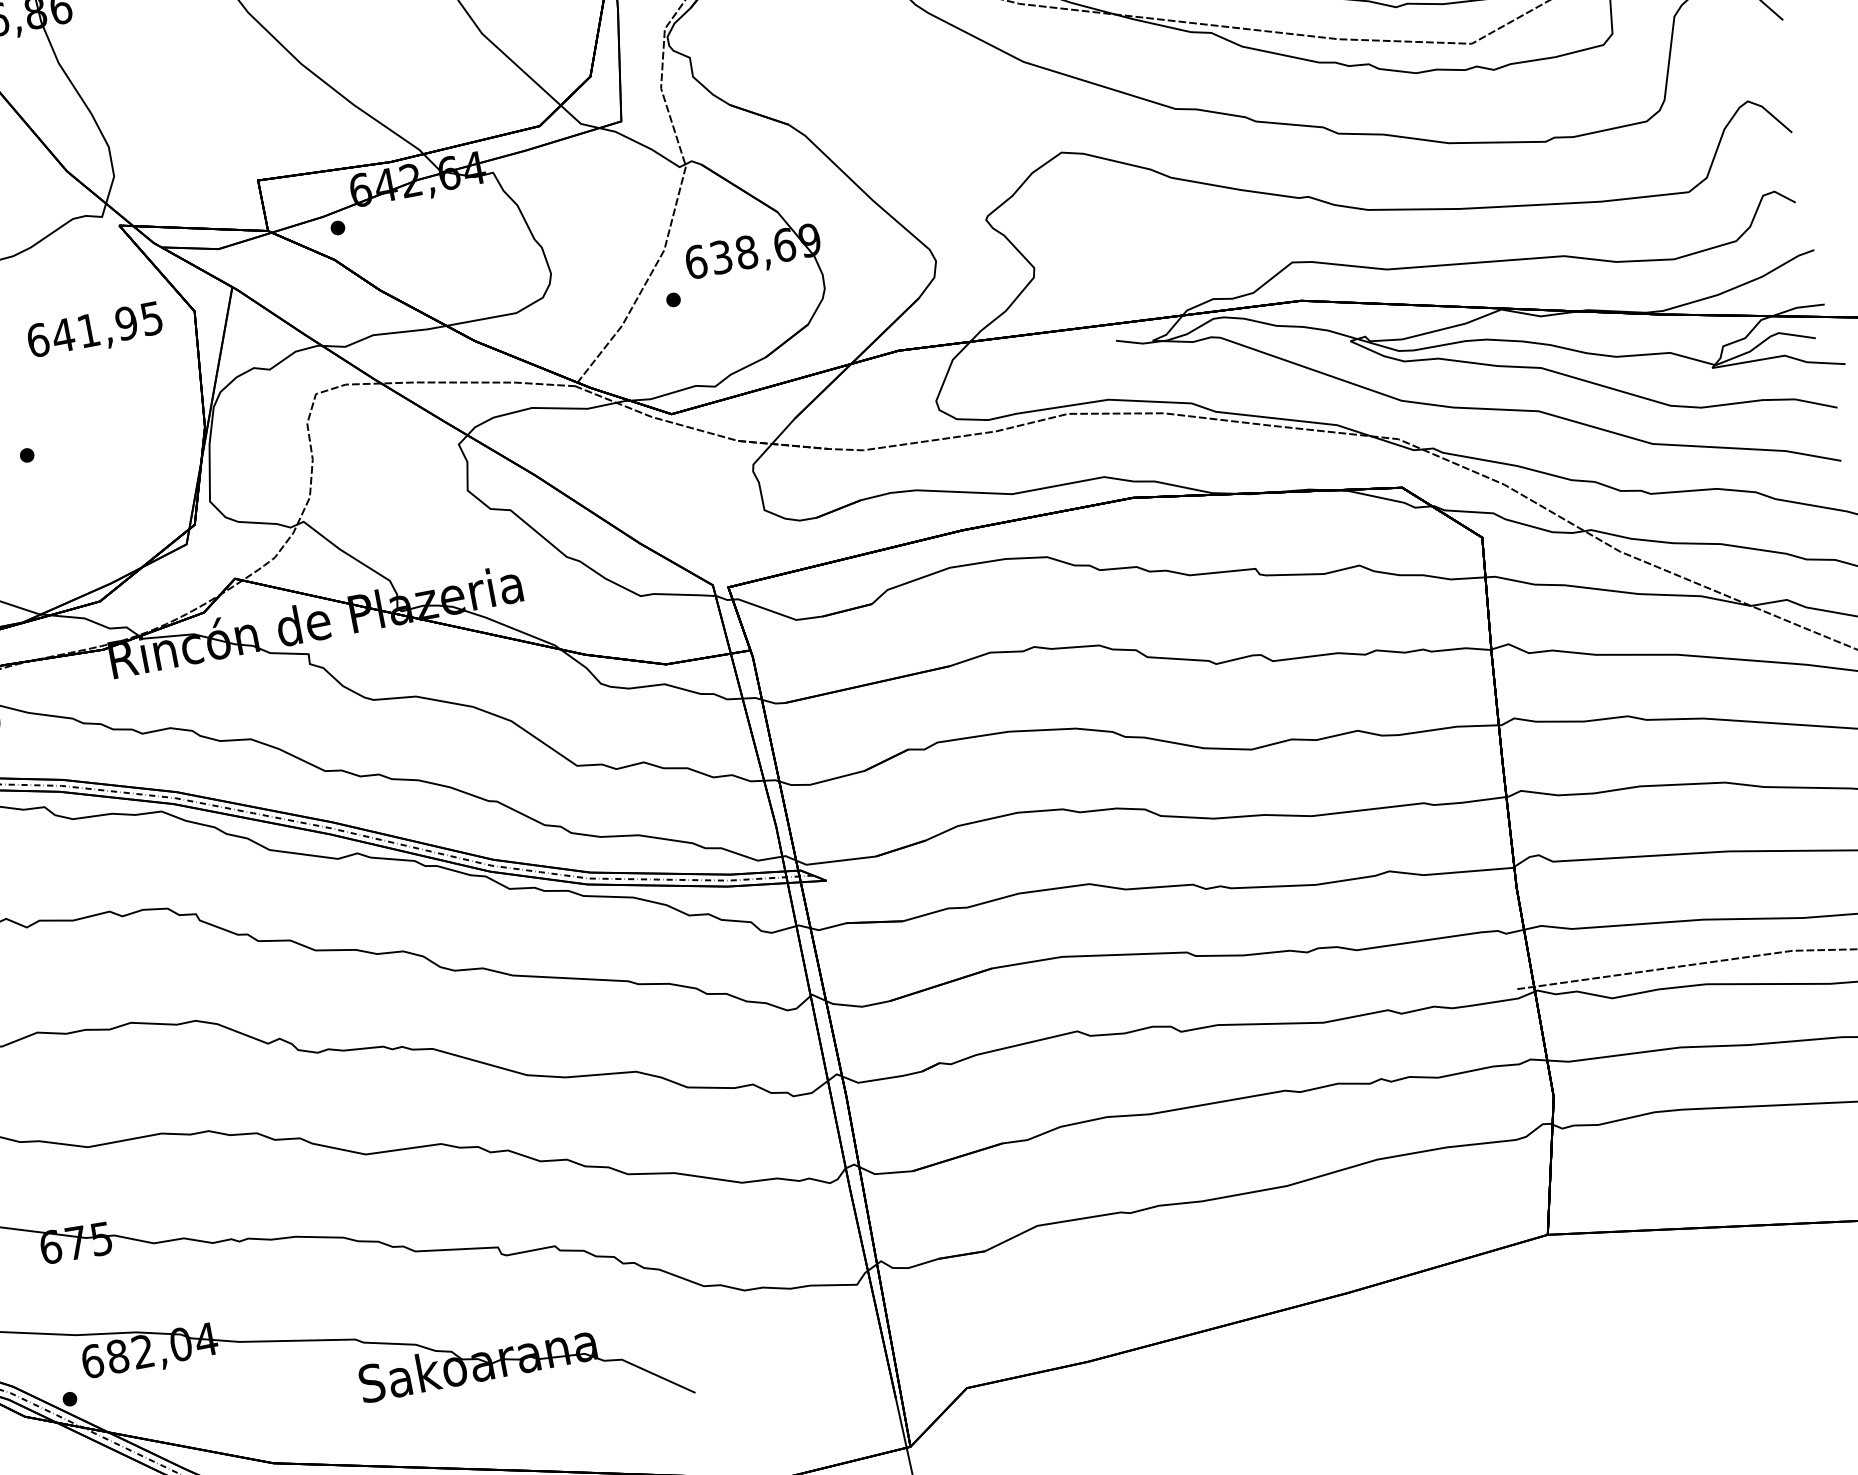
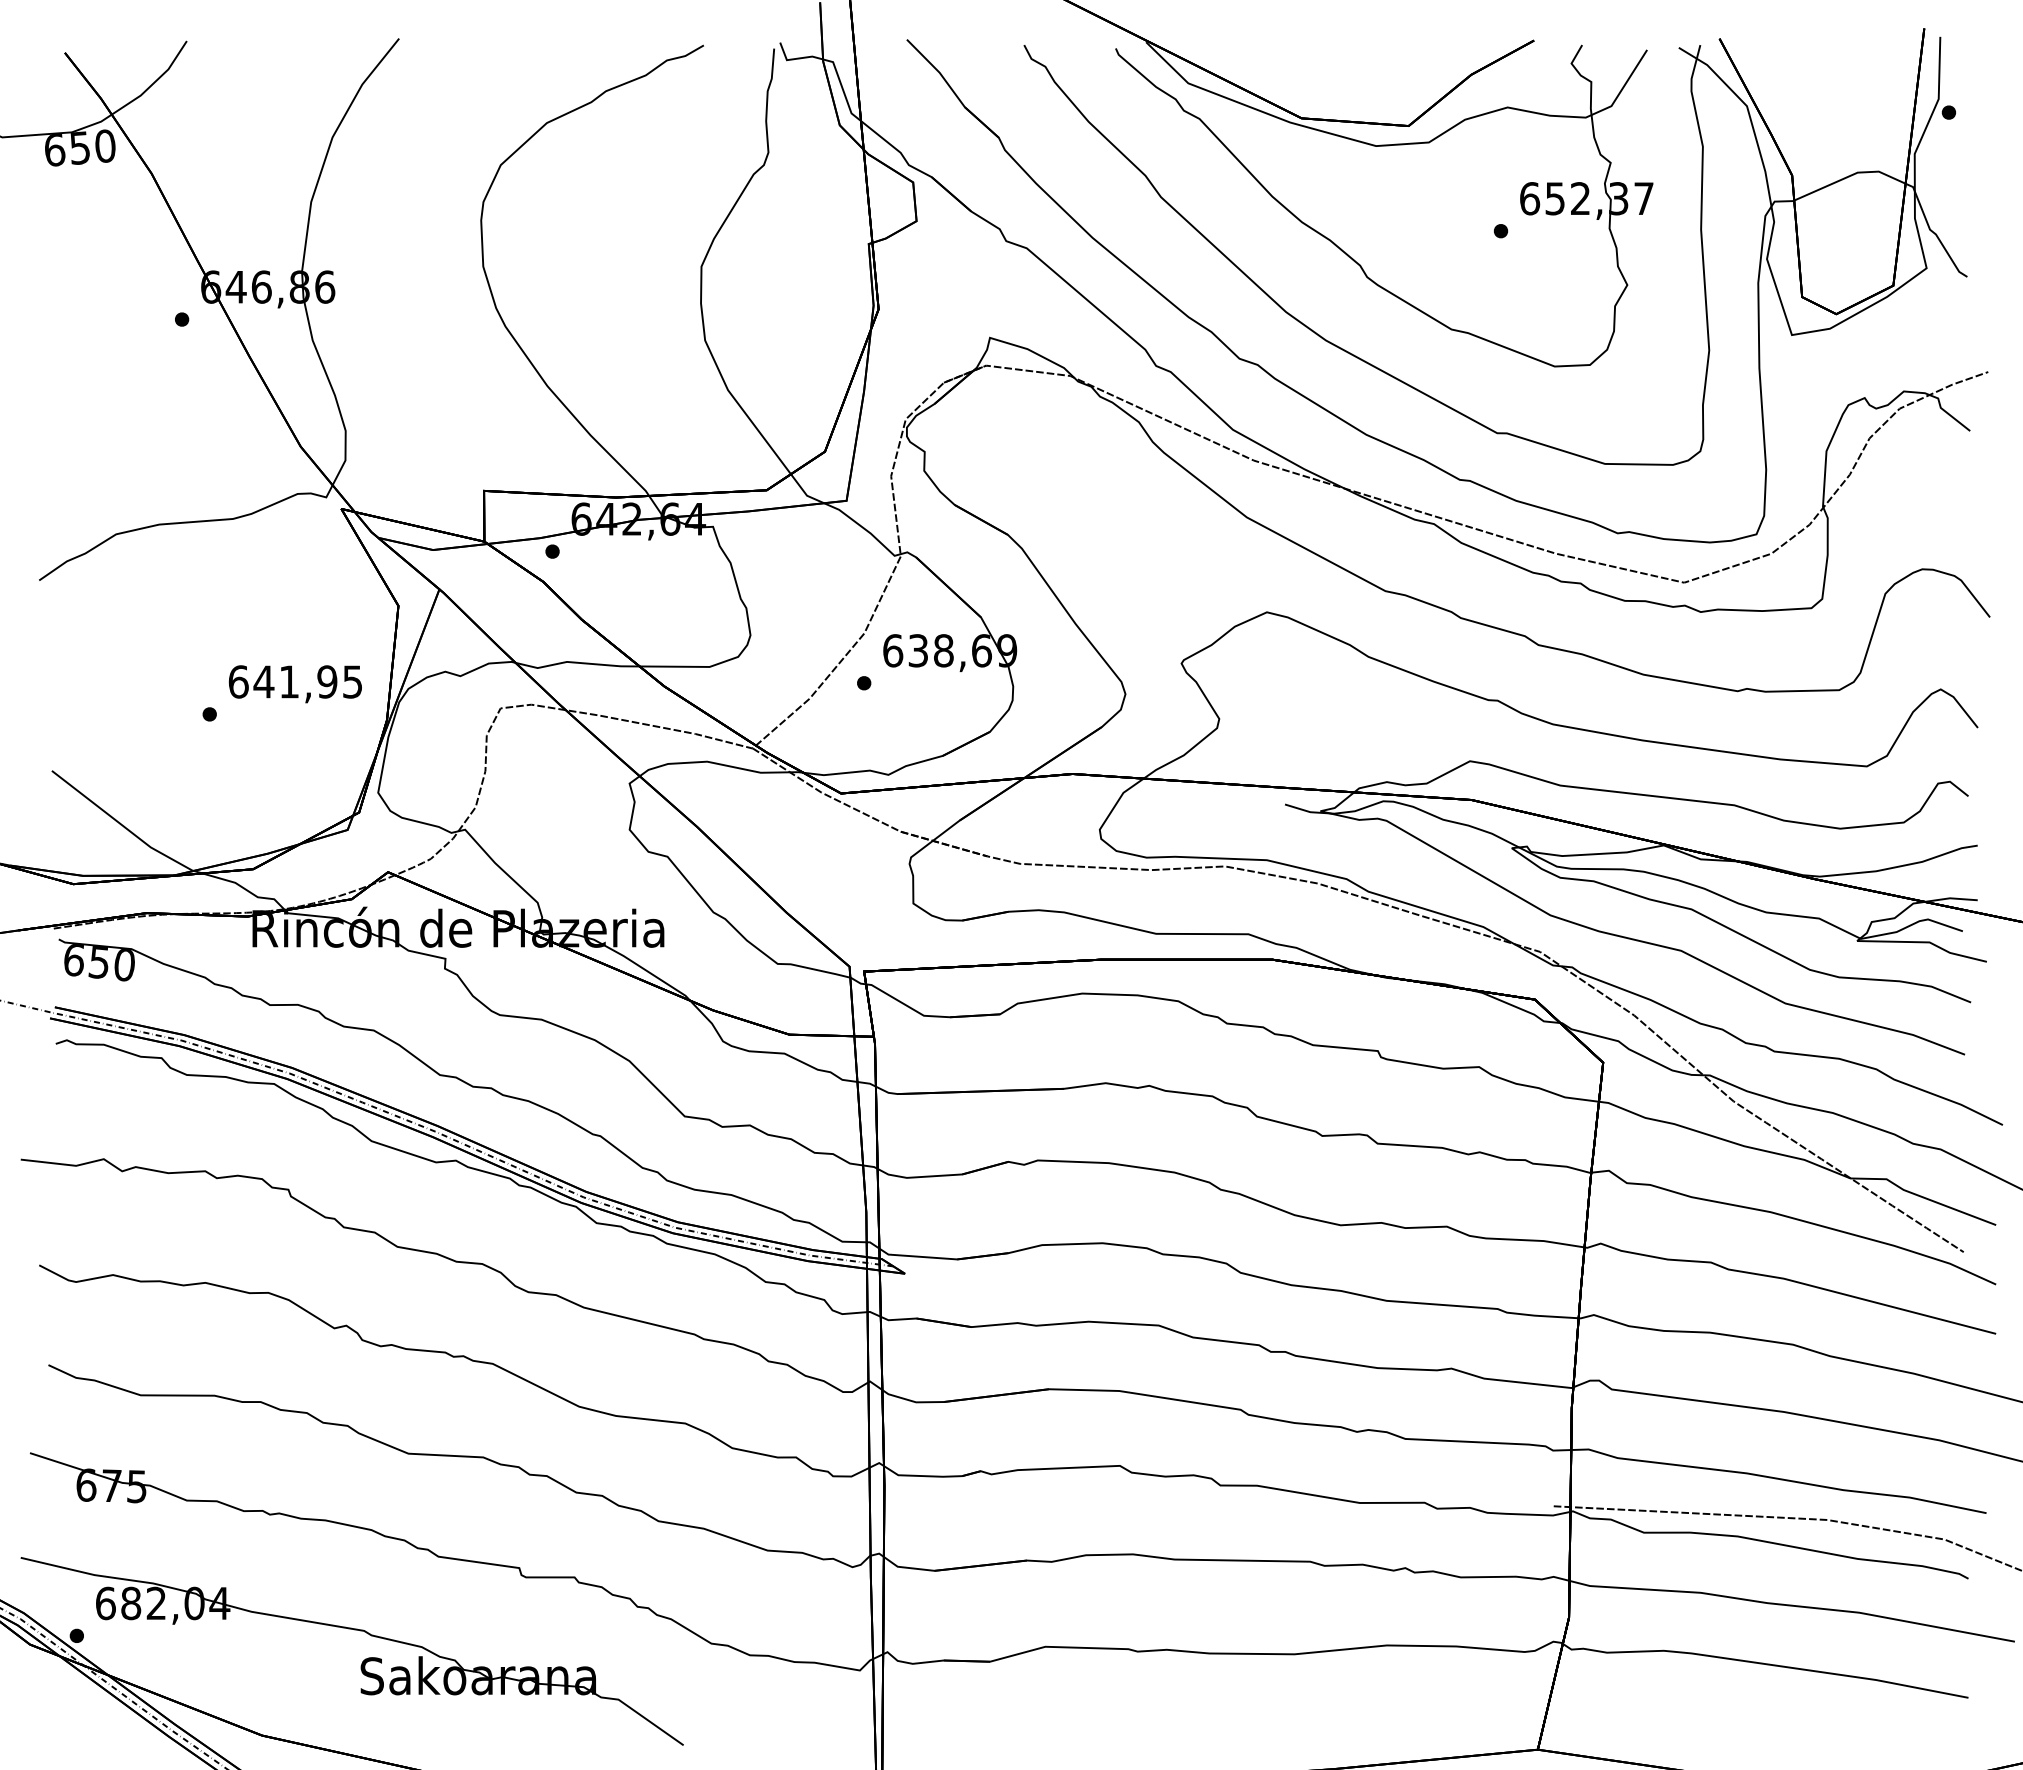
text: (94, 332) -> (294, 684), moved

